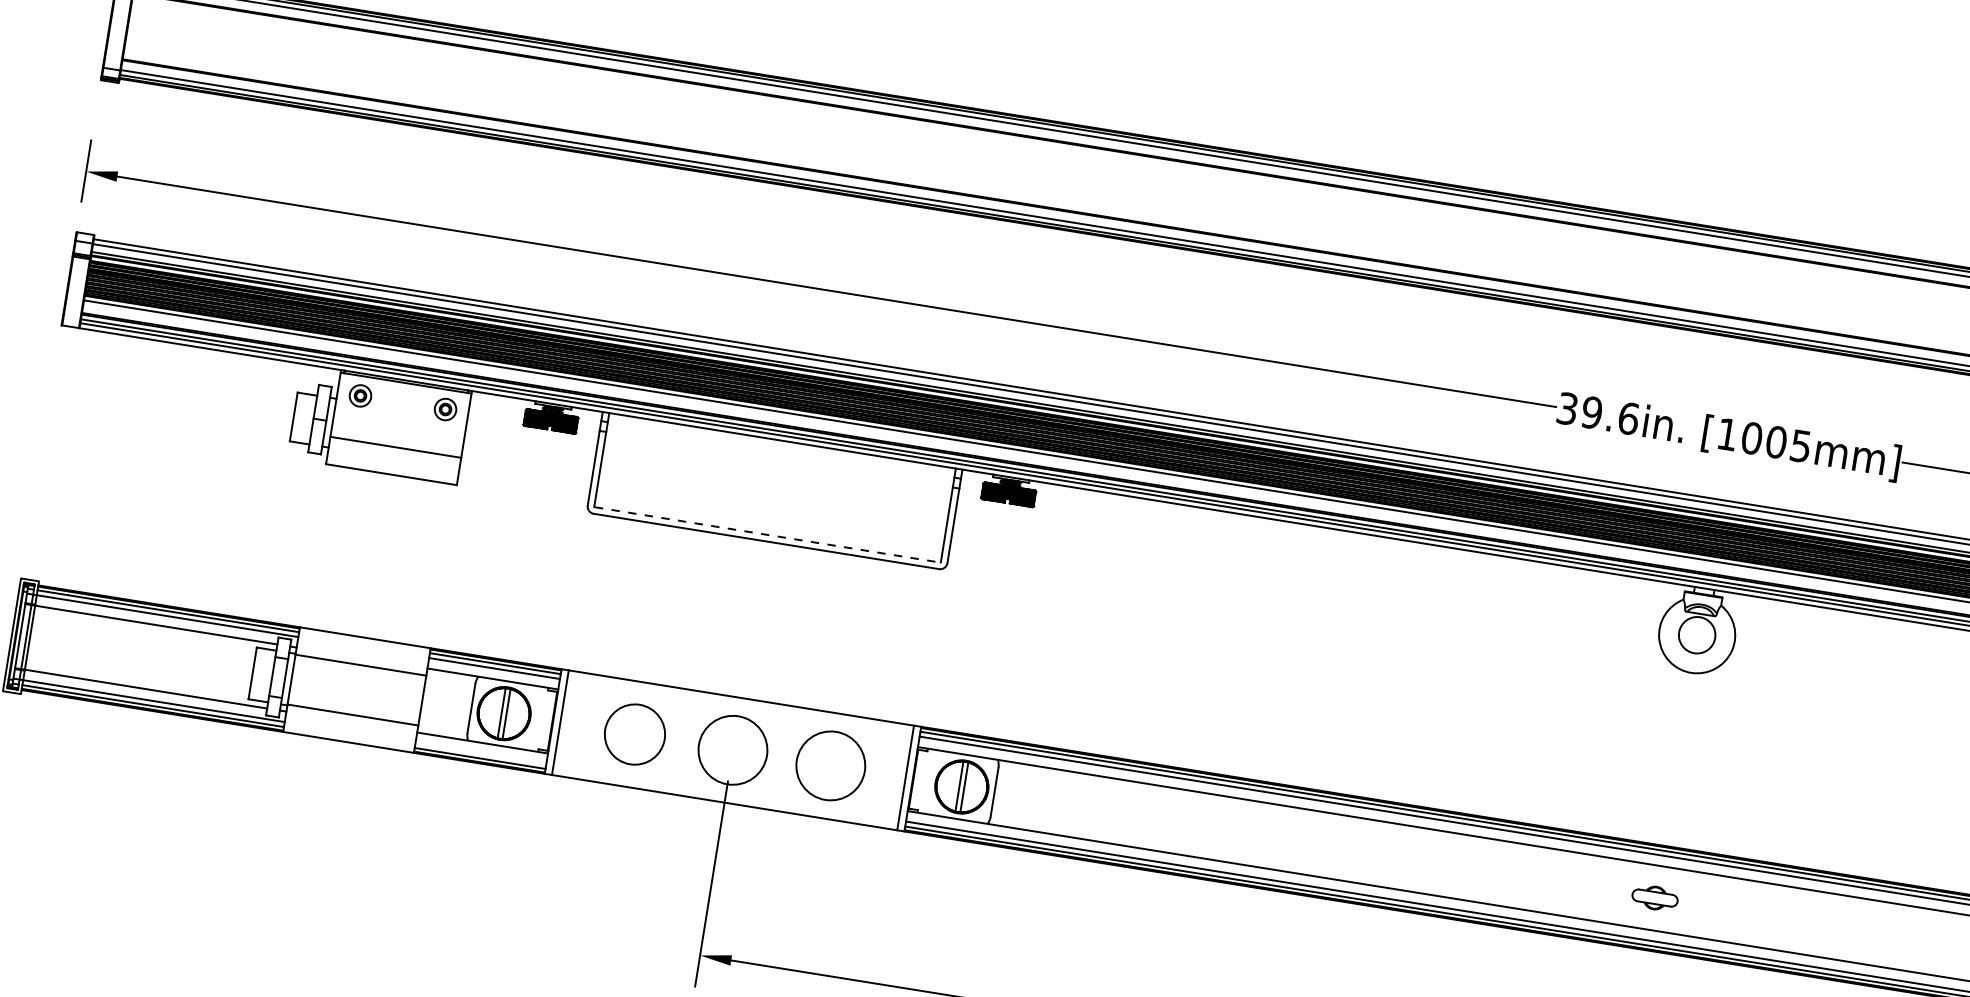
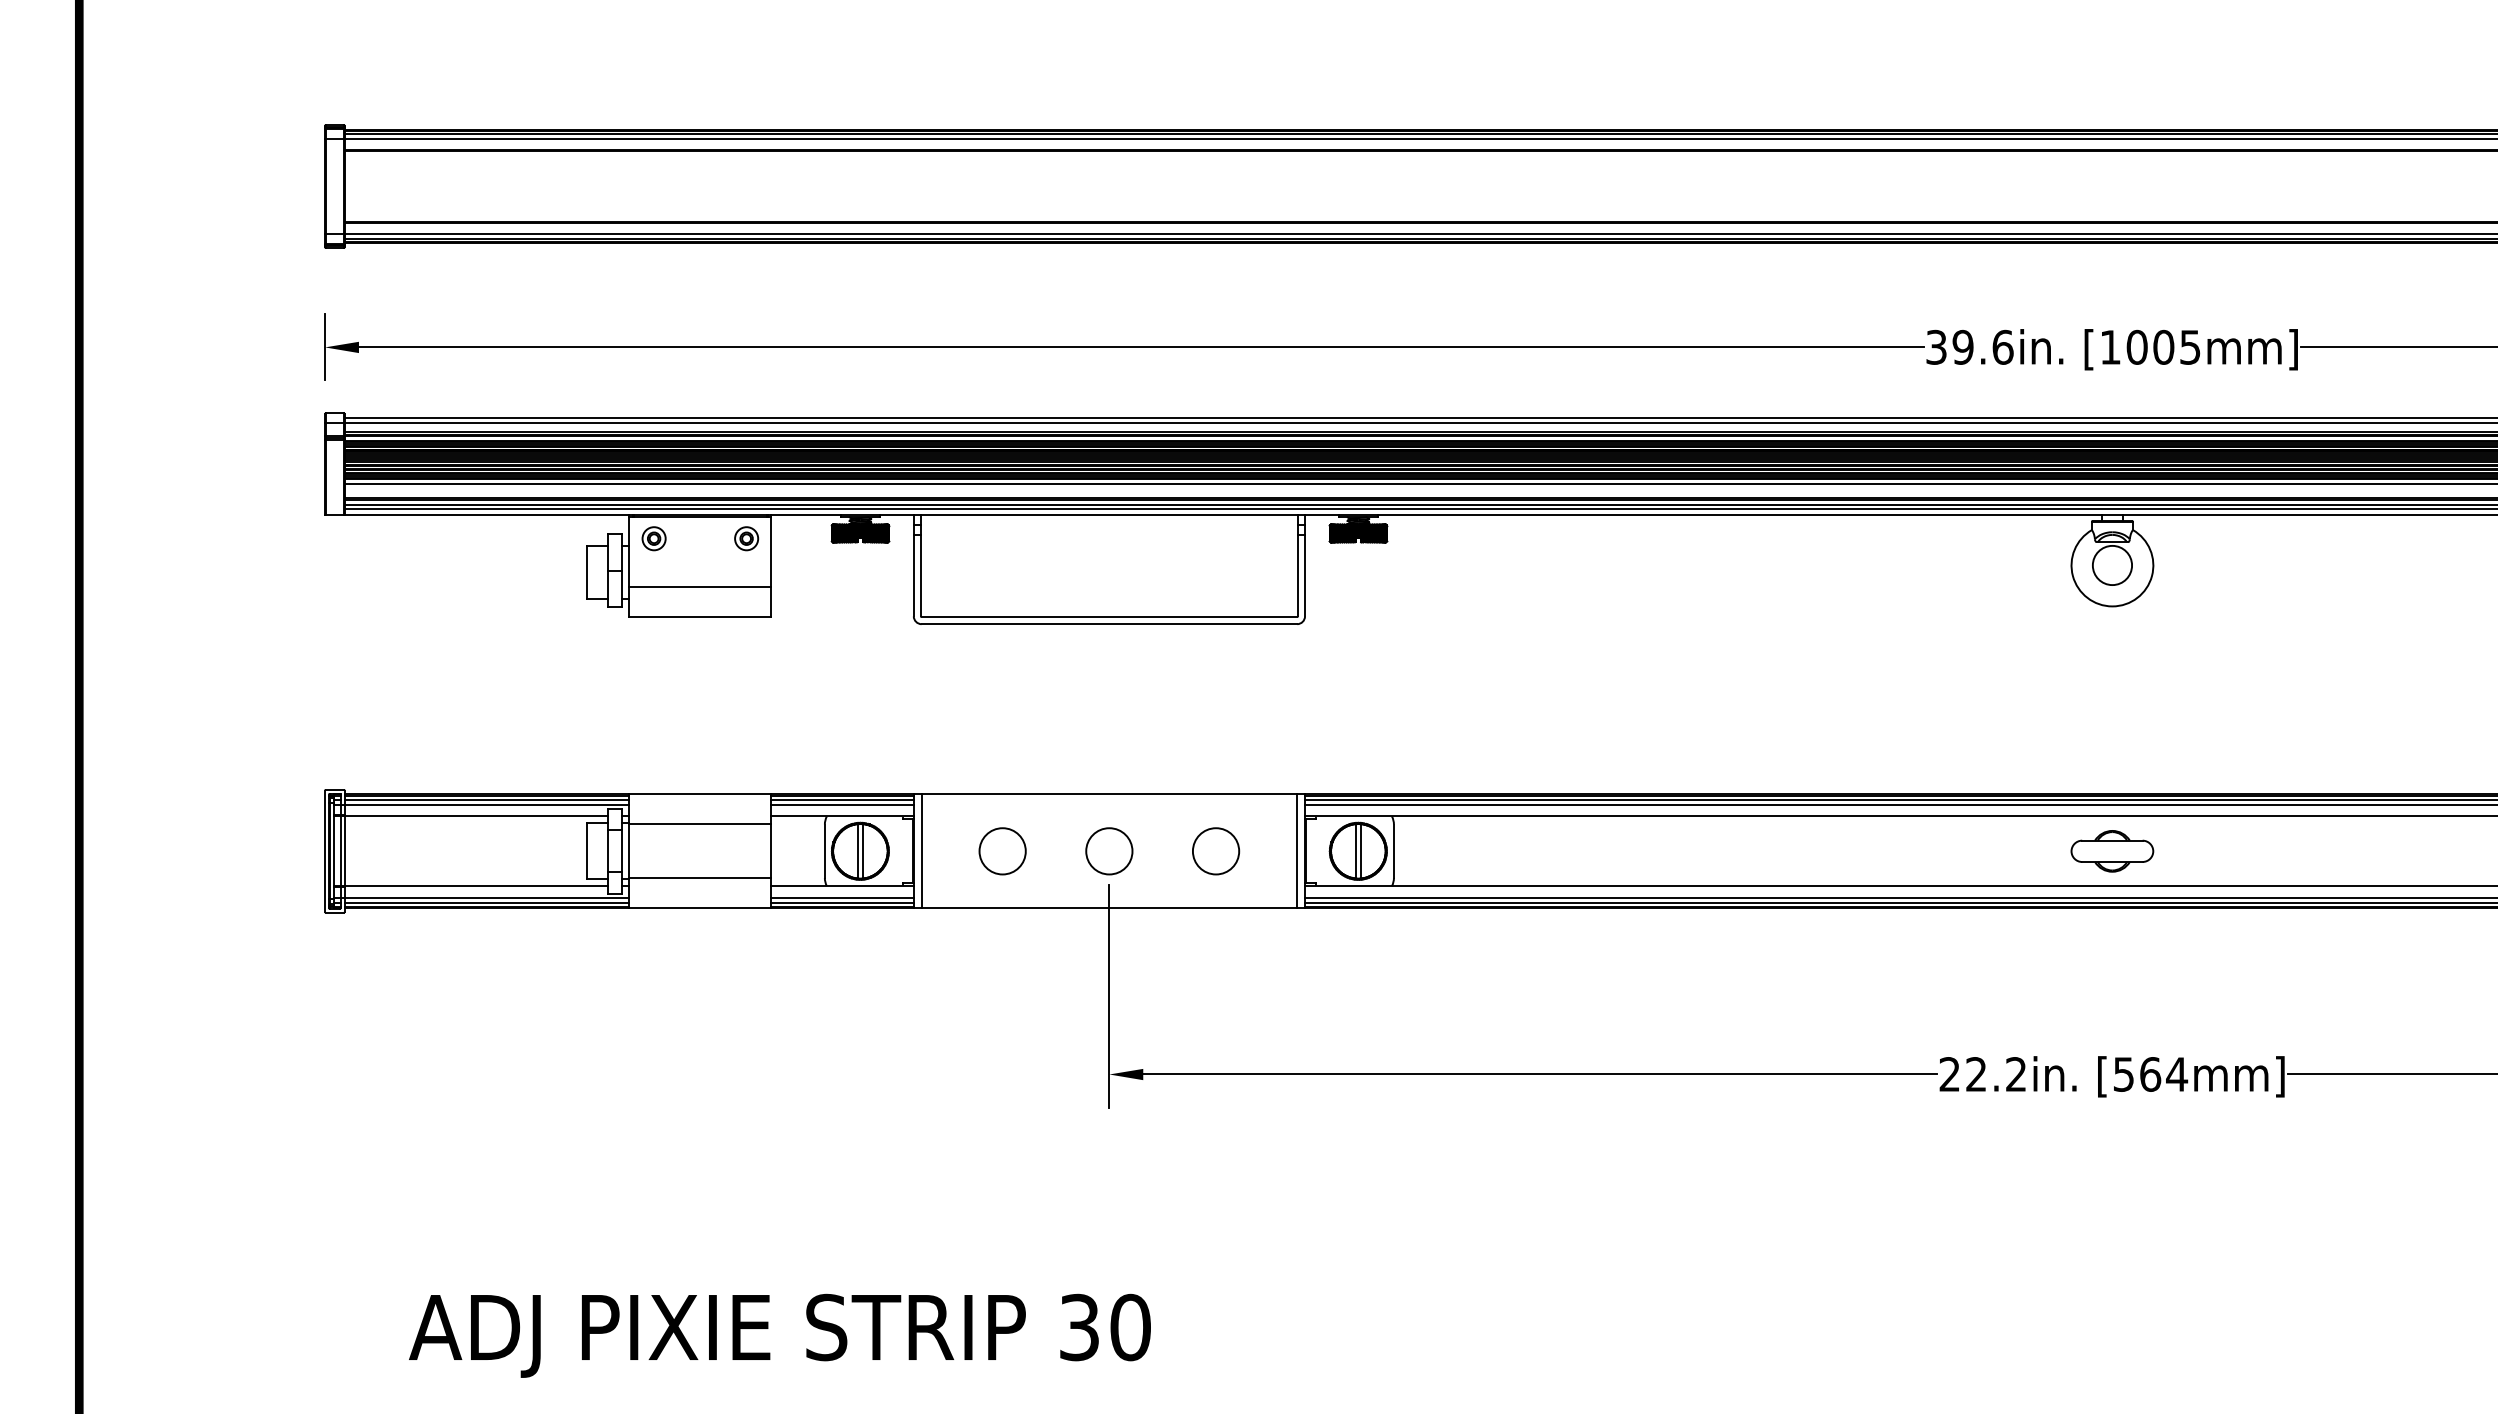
line: (767, 534) -> (1109, 616), dashed -> solid
circle: (634, 734) -> (1002, 851), size x0.71
circle: (733, 750) -> (1109, 851), size x0.62
line: (480, 753) -> (842, 897), added
circle: (831, 766) -> (1216, 851), size x0.62
part: (1655, 898) -> (2112, 851), size x1.67

